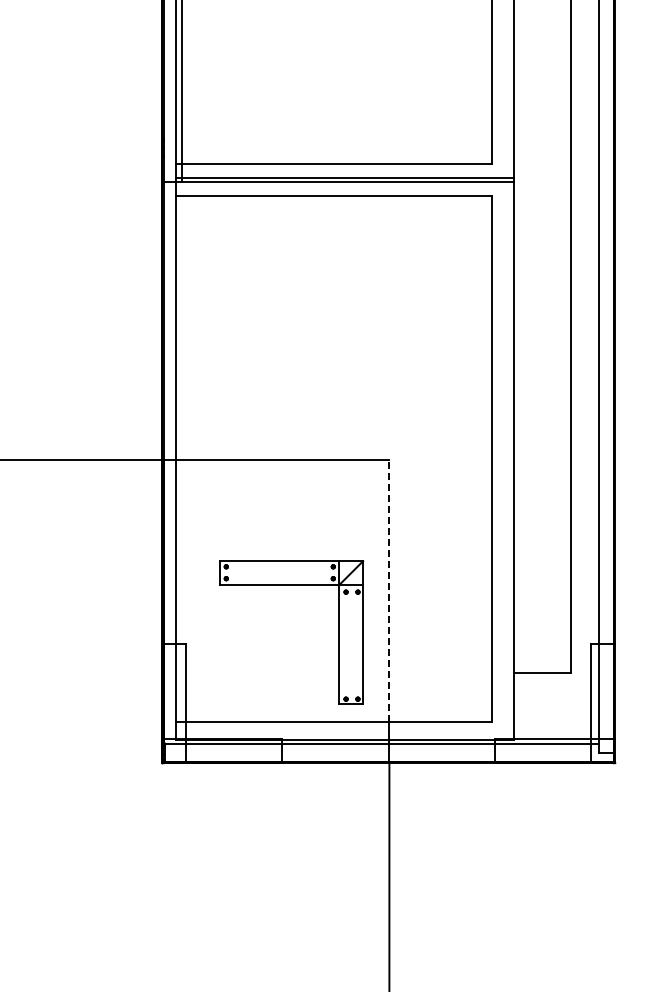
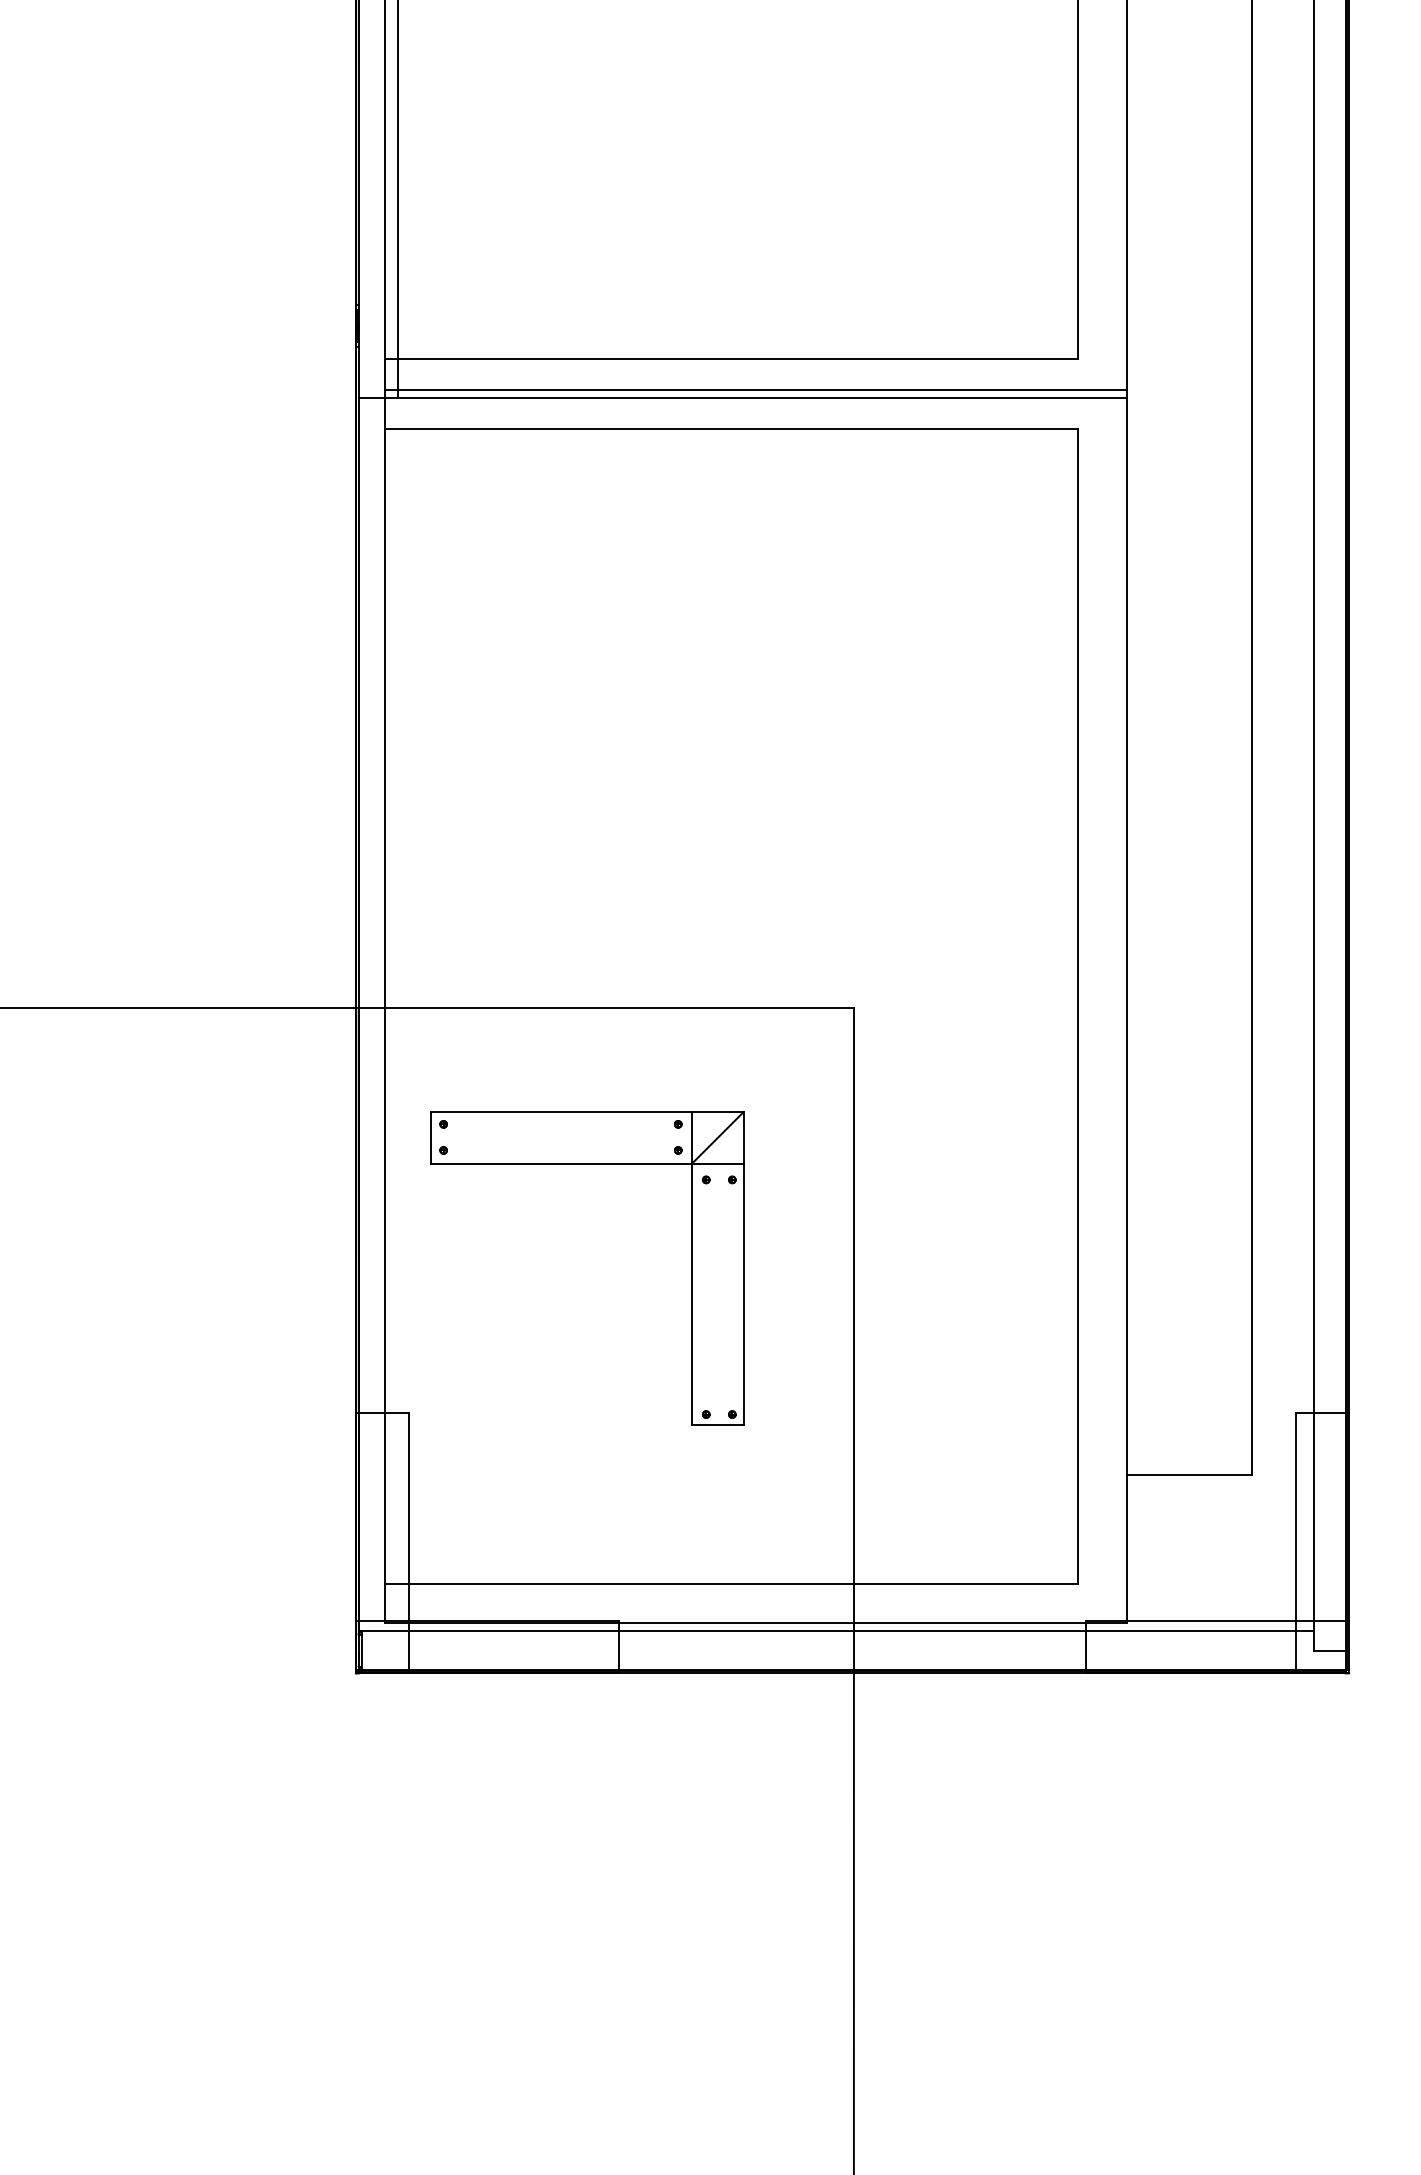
part: (291, 585) -> (586, 1165), moved
line: (389, 590) -> (854, 1294), dashed -> solid

